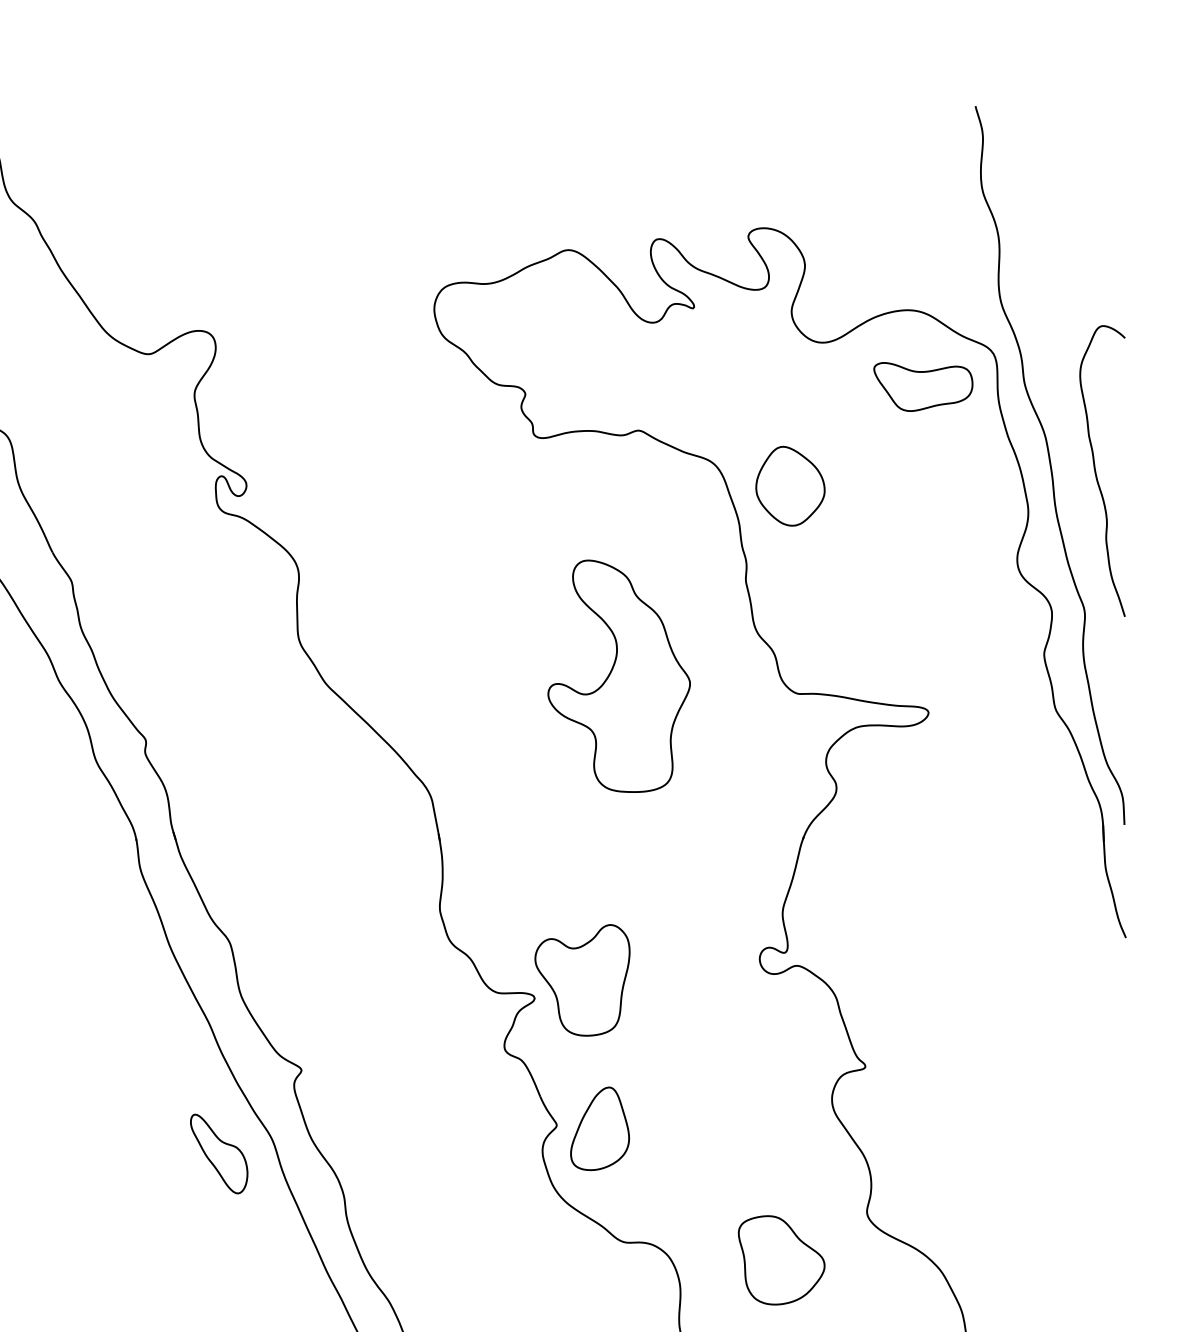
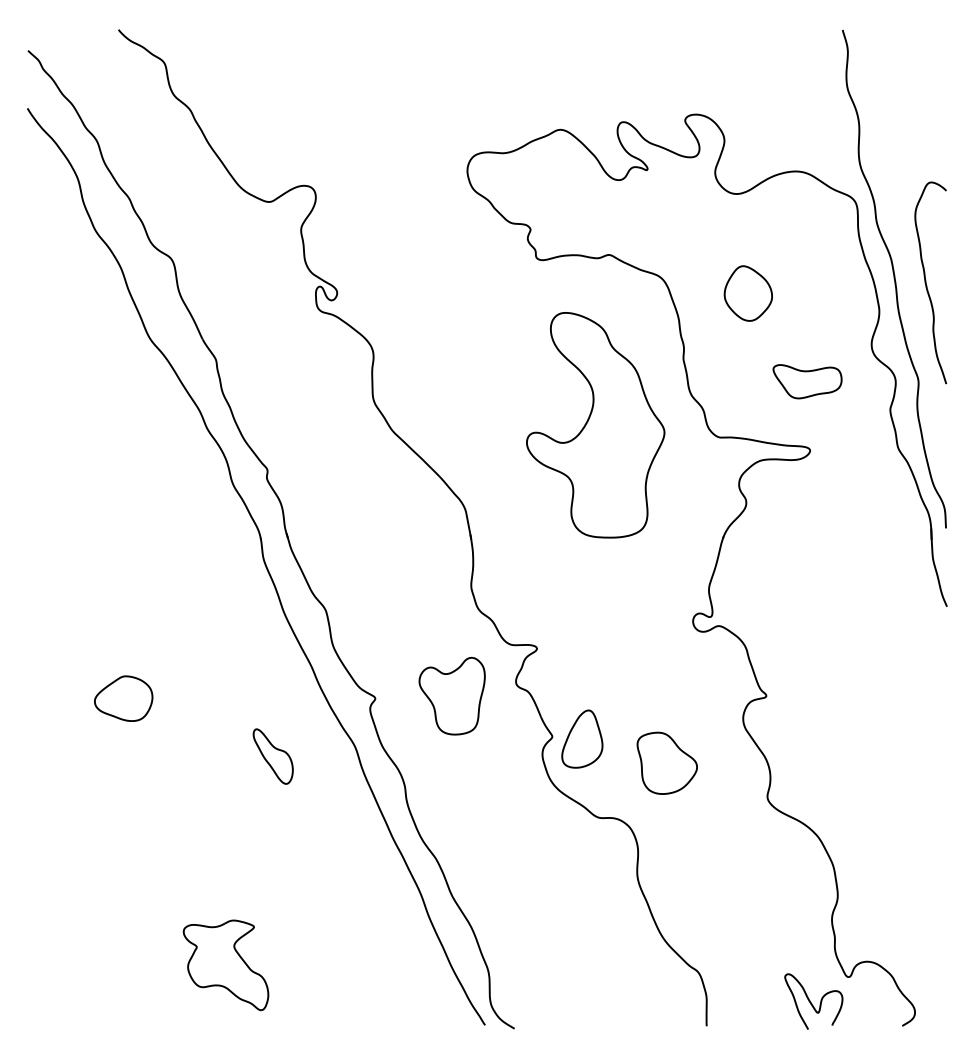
part: (923, 386) -> (807, 381), moved
part: (789, 486) -> (747, 293), moved
part: (619, 676) -> (595, 425), size x1.4
part: (581, 979) -> (451, 695), moved
part: (218, 1153) -> (272, 756), moved
part: (780, 1259) -> (666, 762), moved

